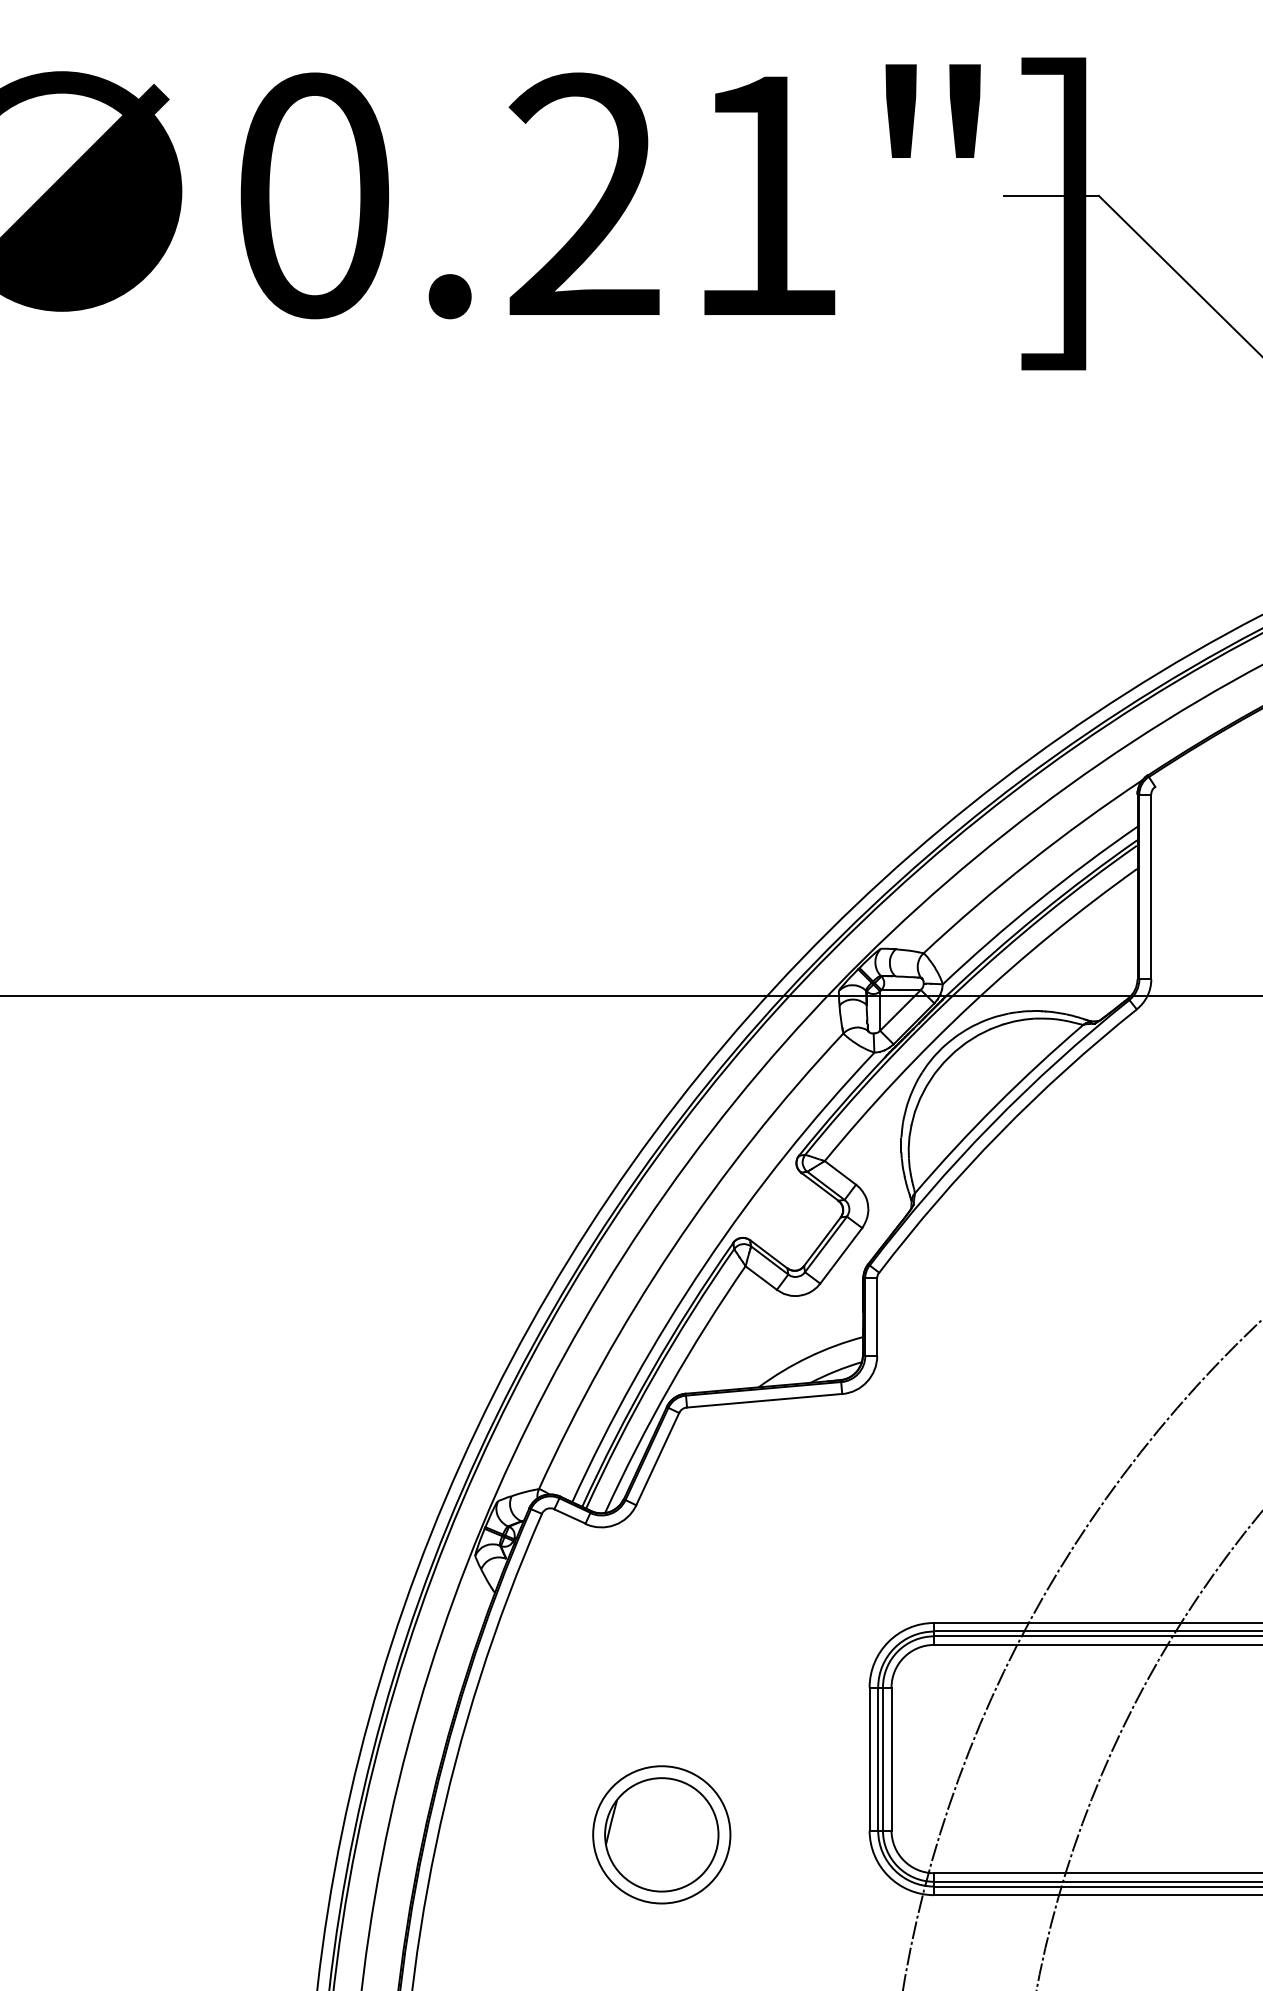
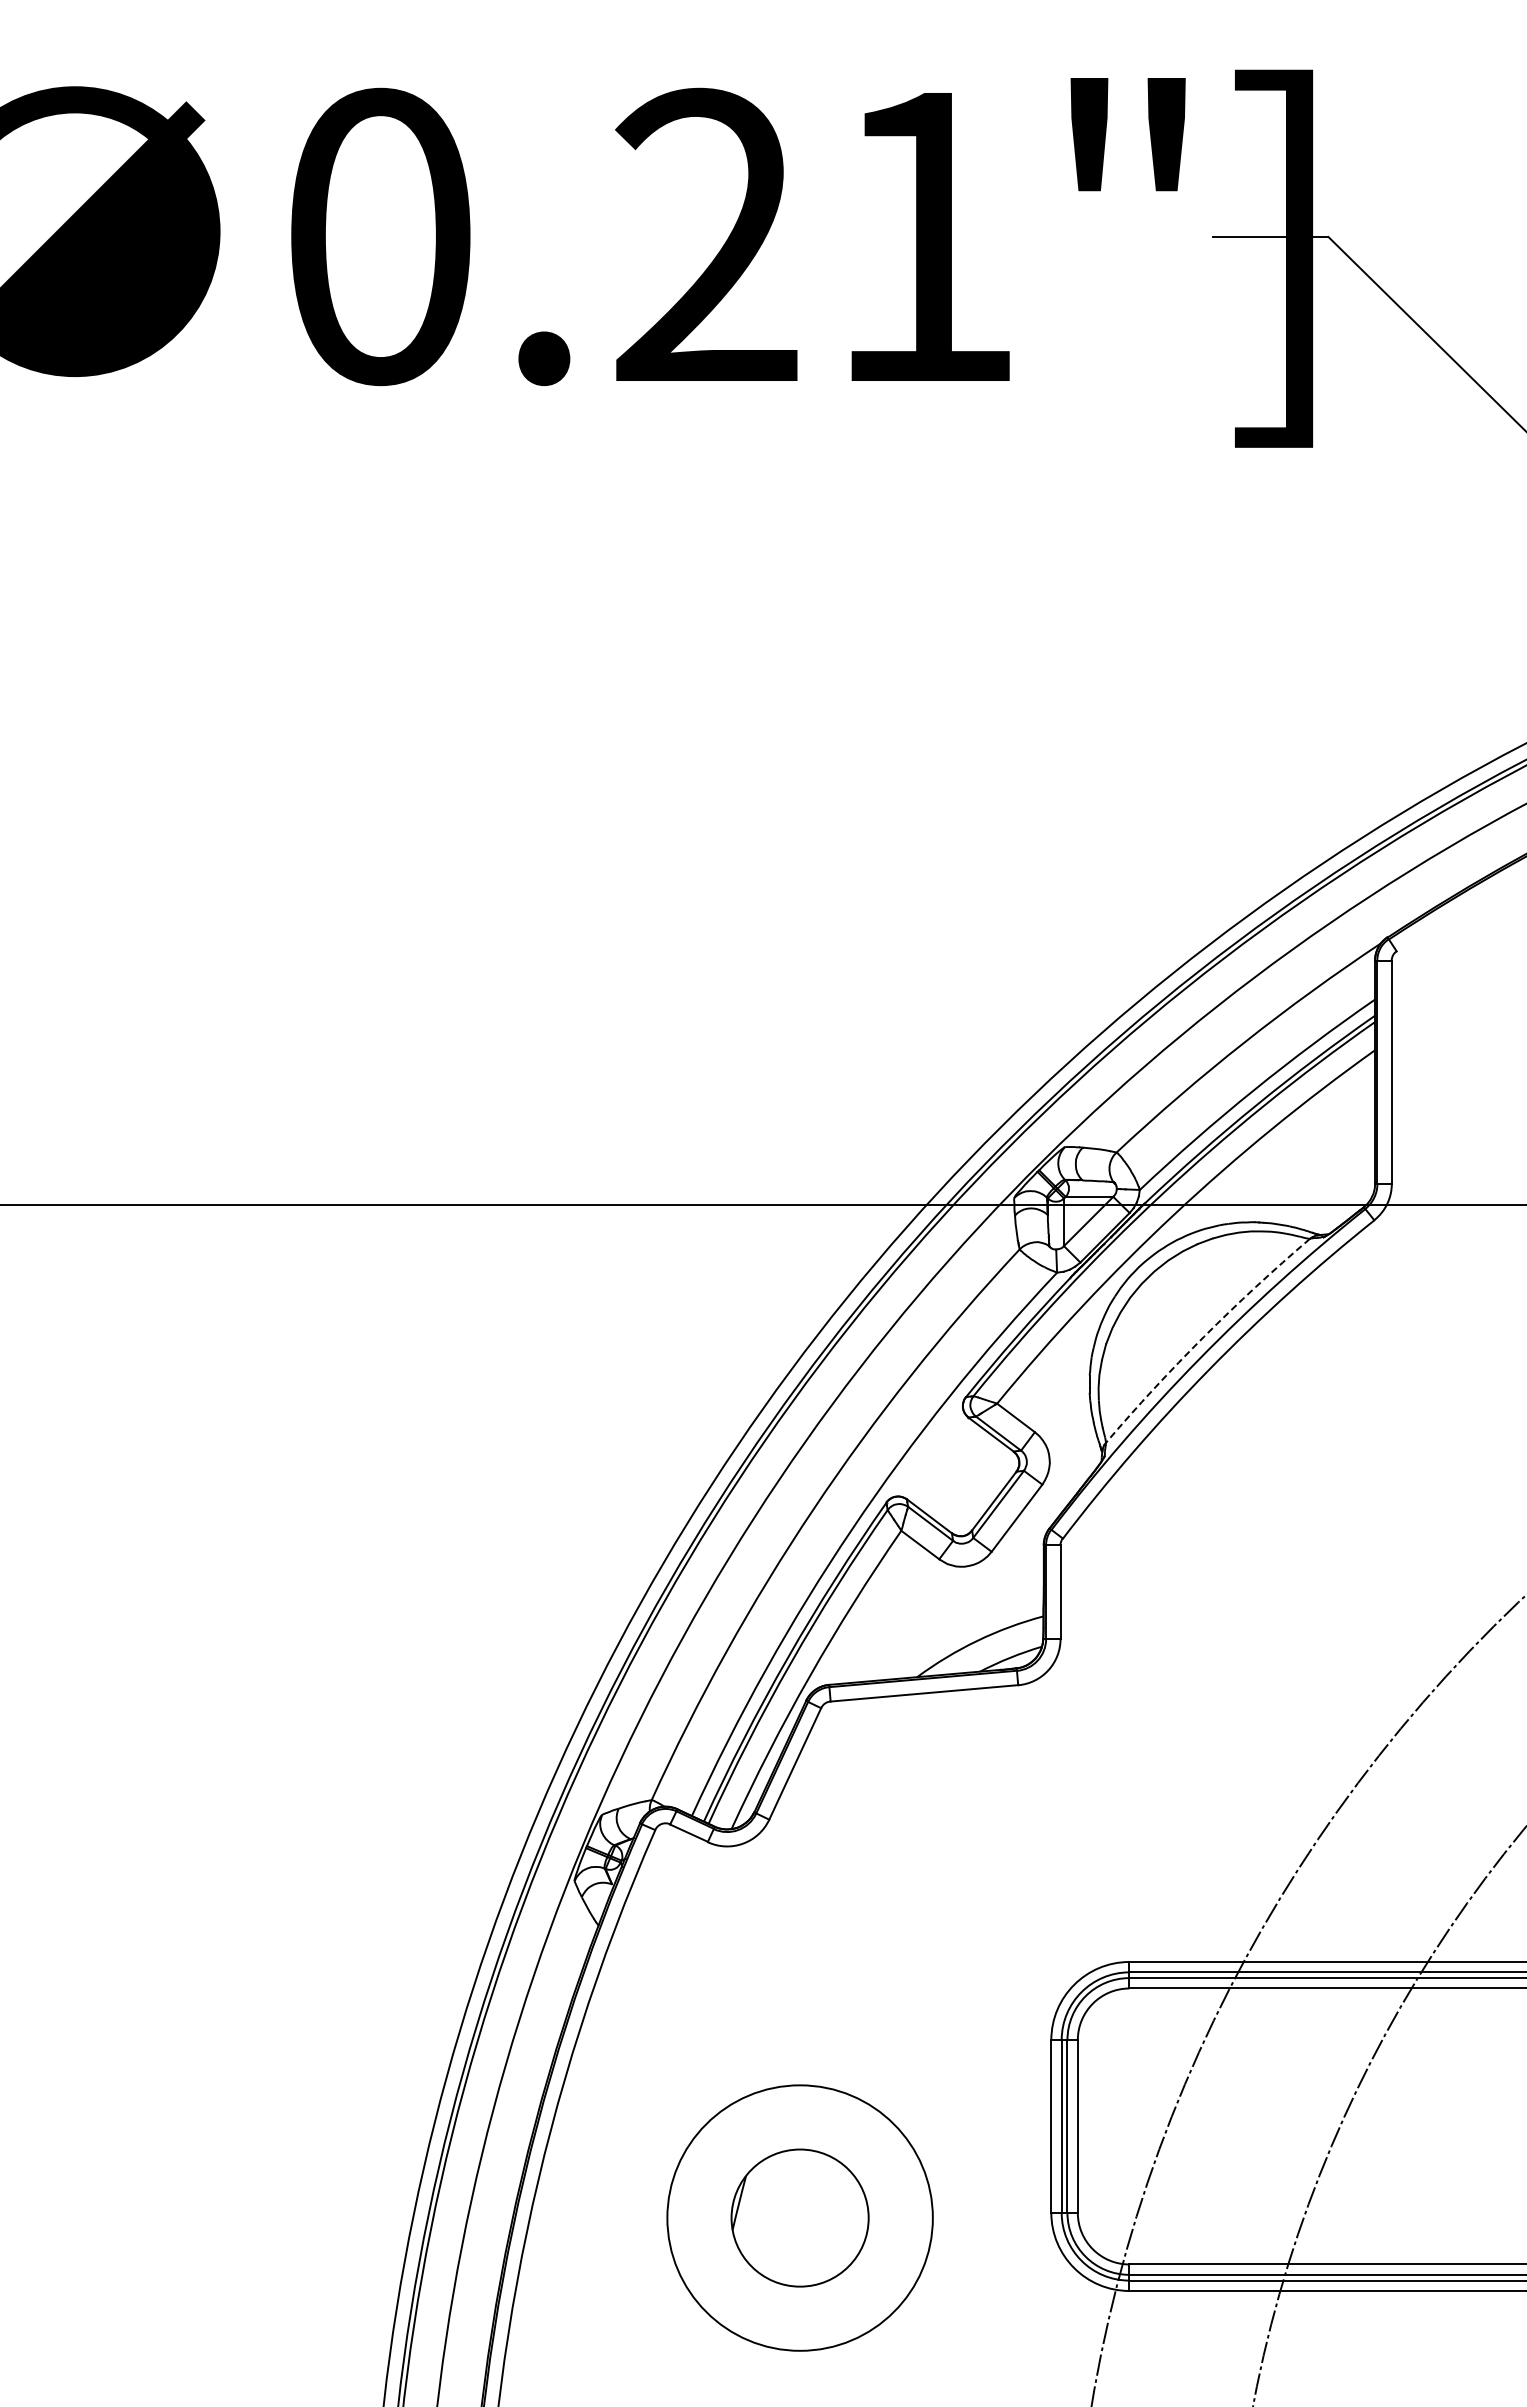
arc: (996, 1105) -> (1204, 1336), solid -> dashed
circle: (662, 1835) -> (800, 2218), size x1.6

